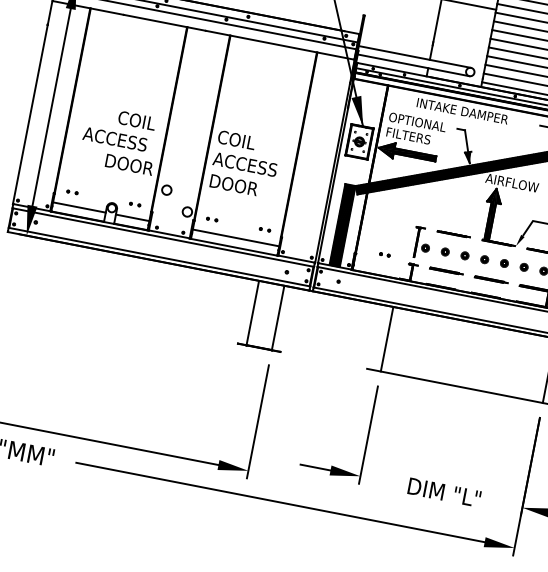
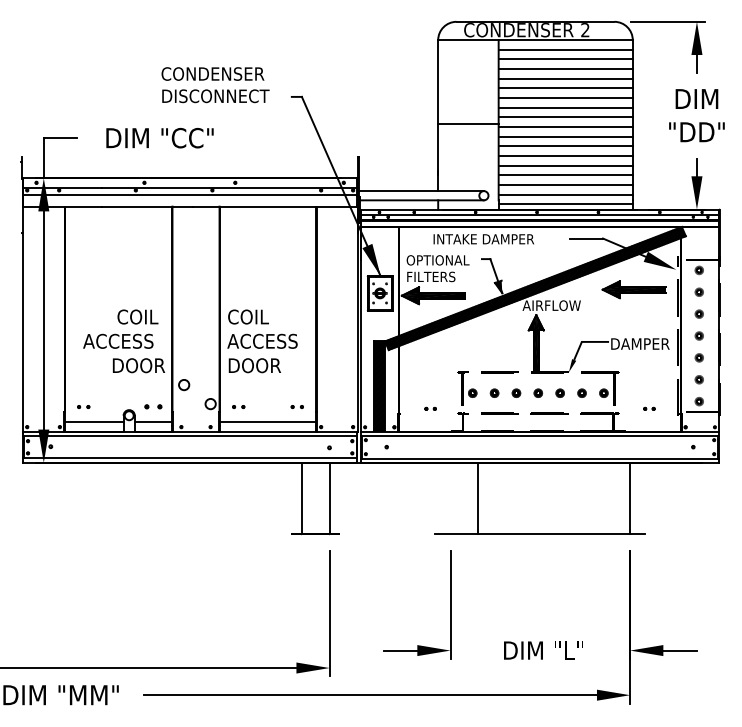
part: (134, 204) -> (152, 407), size x1.4
line: (387, 339) -> (477, 498), moved

